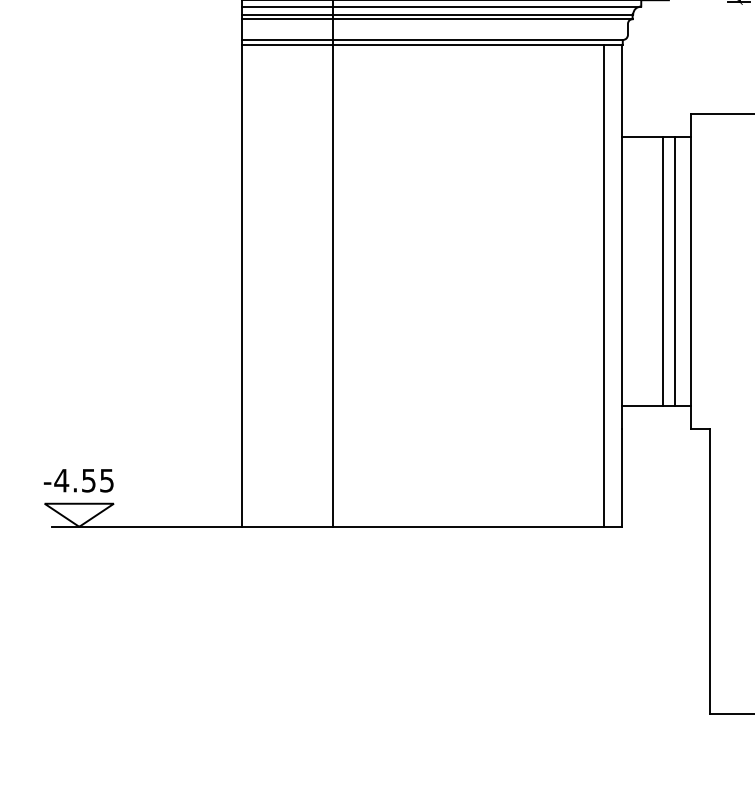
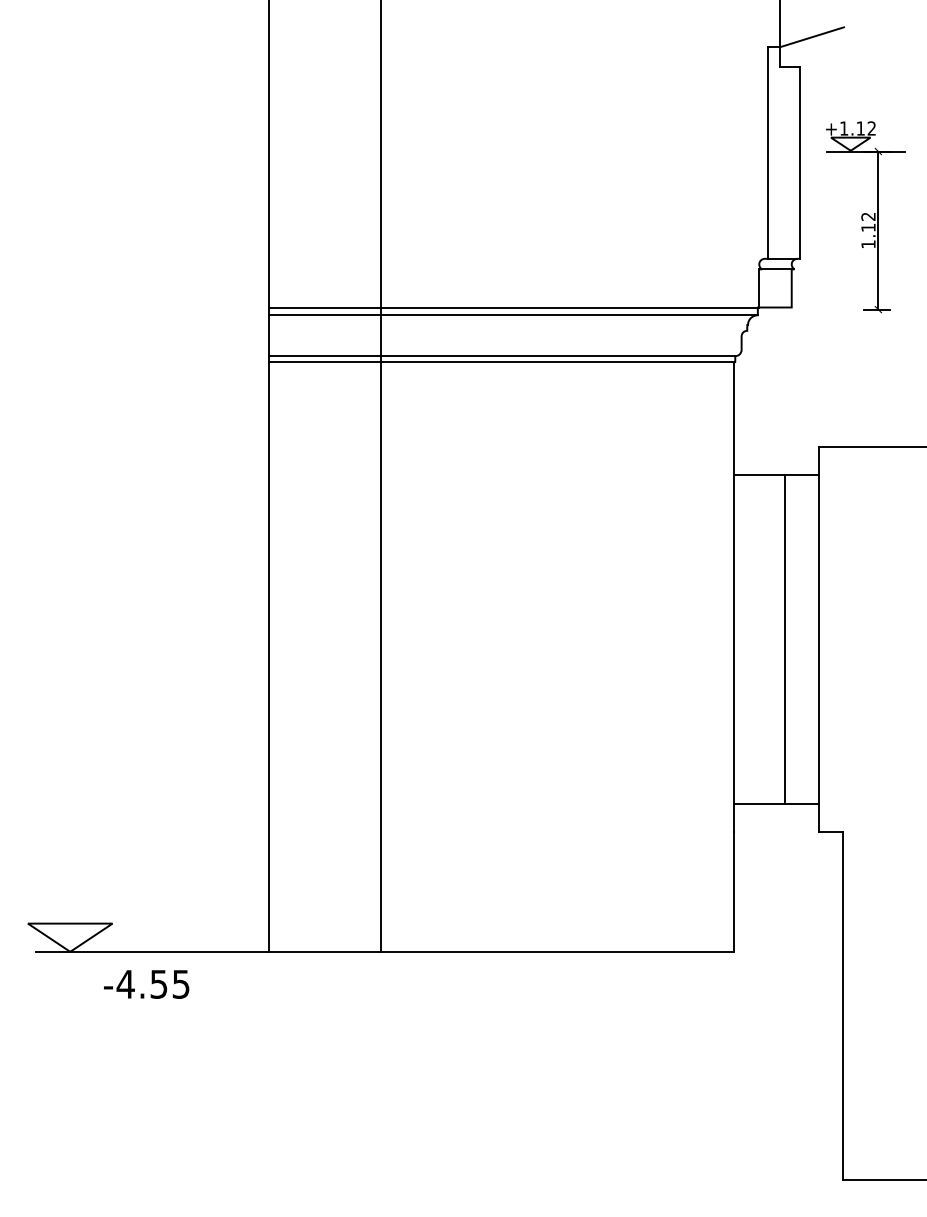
line: (437, 14) -> (508, 325), removed
line: (437, 19) -> (508, 330), removed
line: (674, 270) -> (798, 638), removed
line: (604, 285) -> (712, 656), removed
text: (78, 480) -> (146, 984), moved

